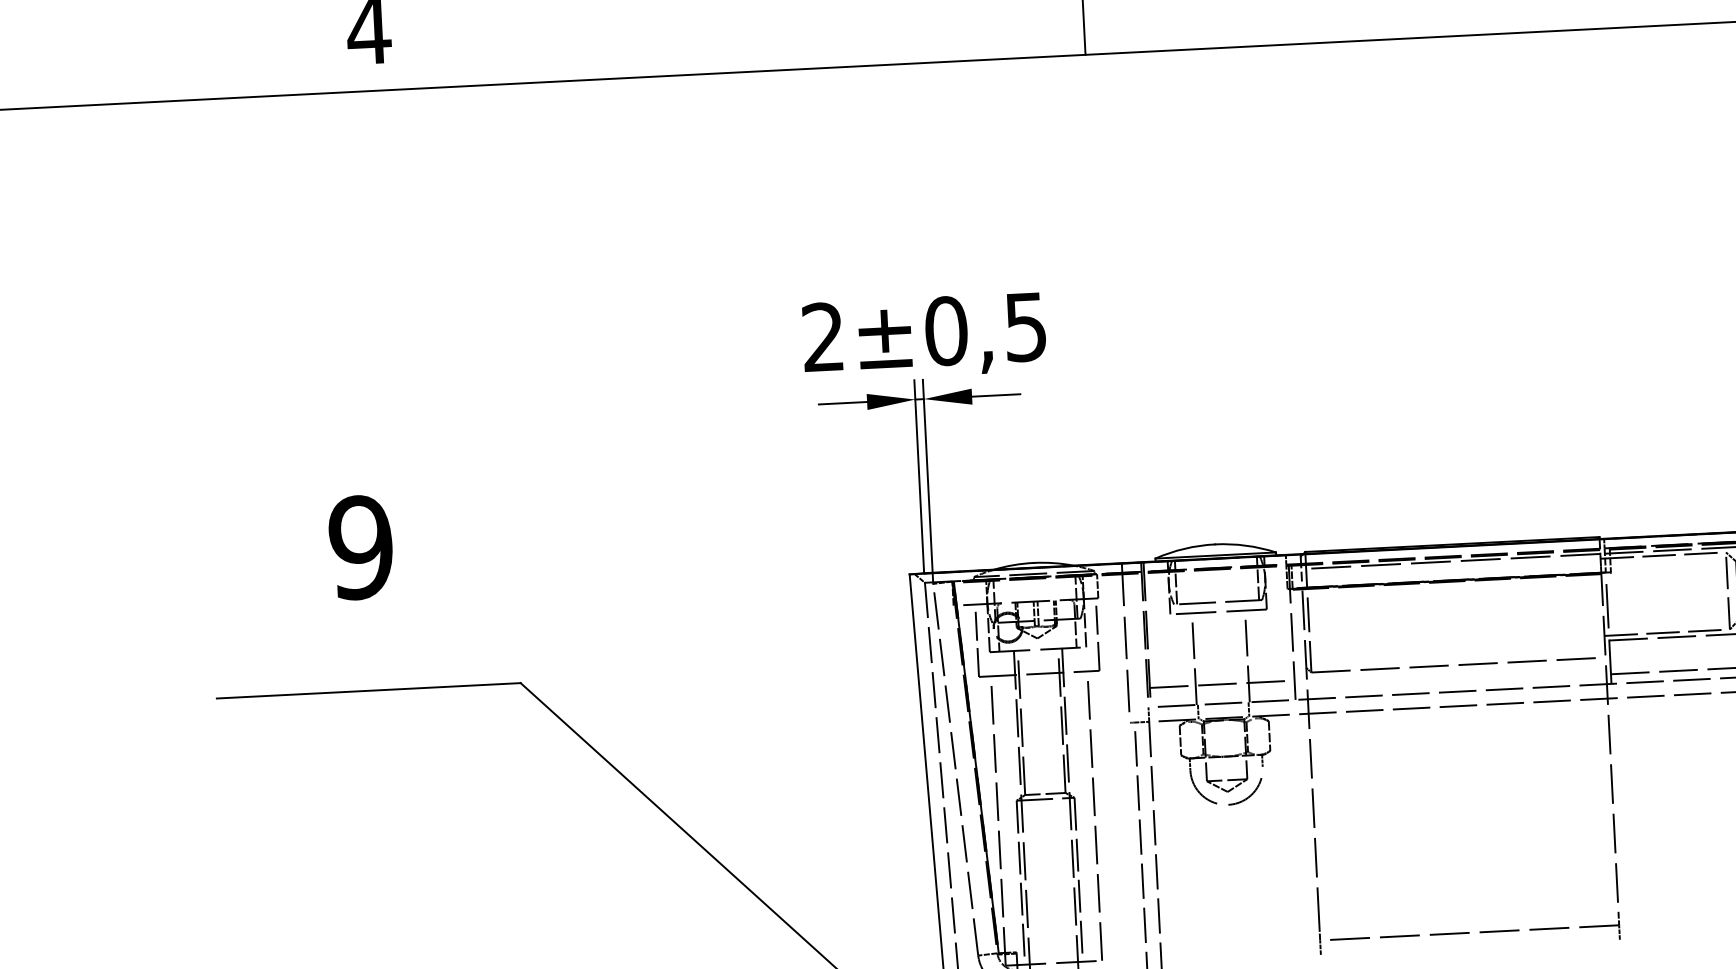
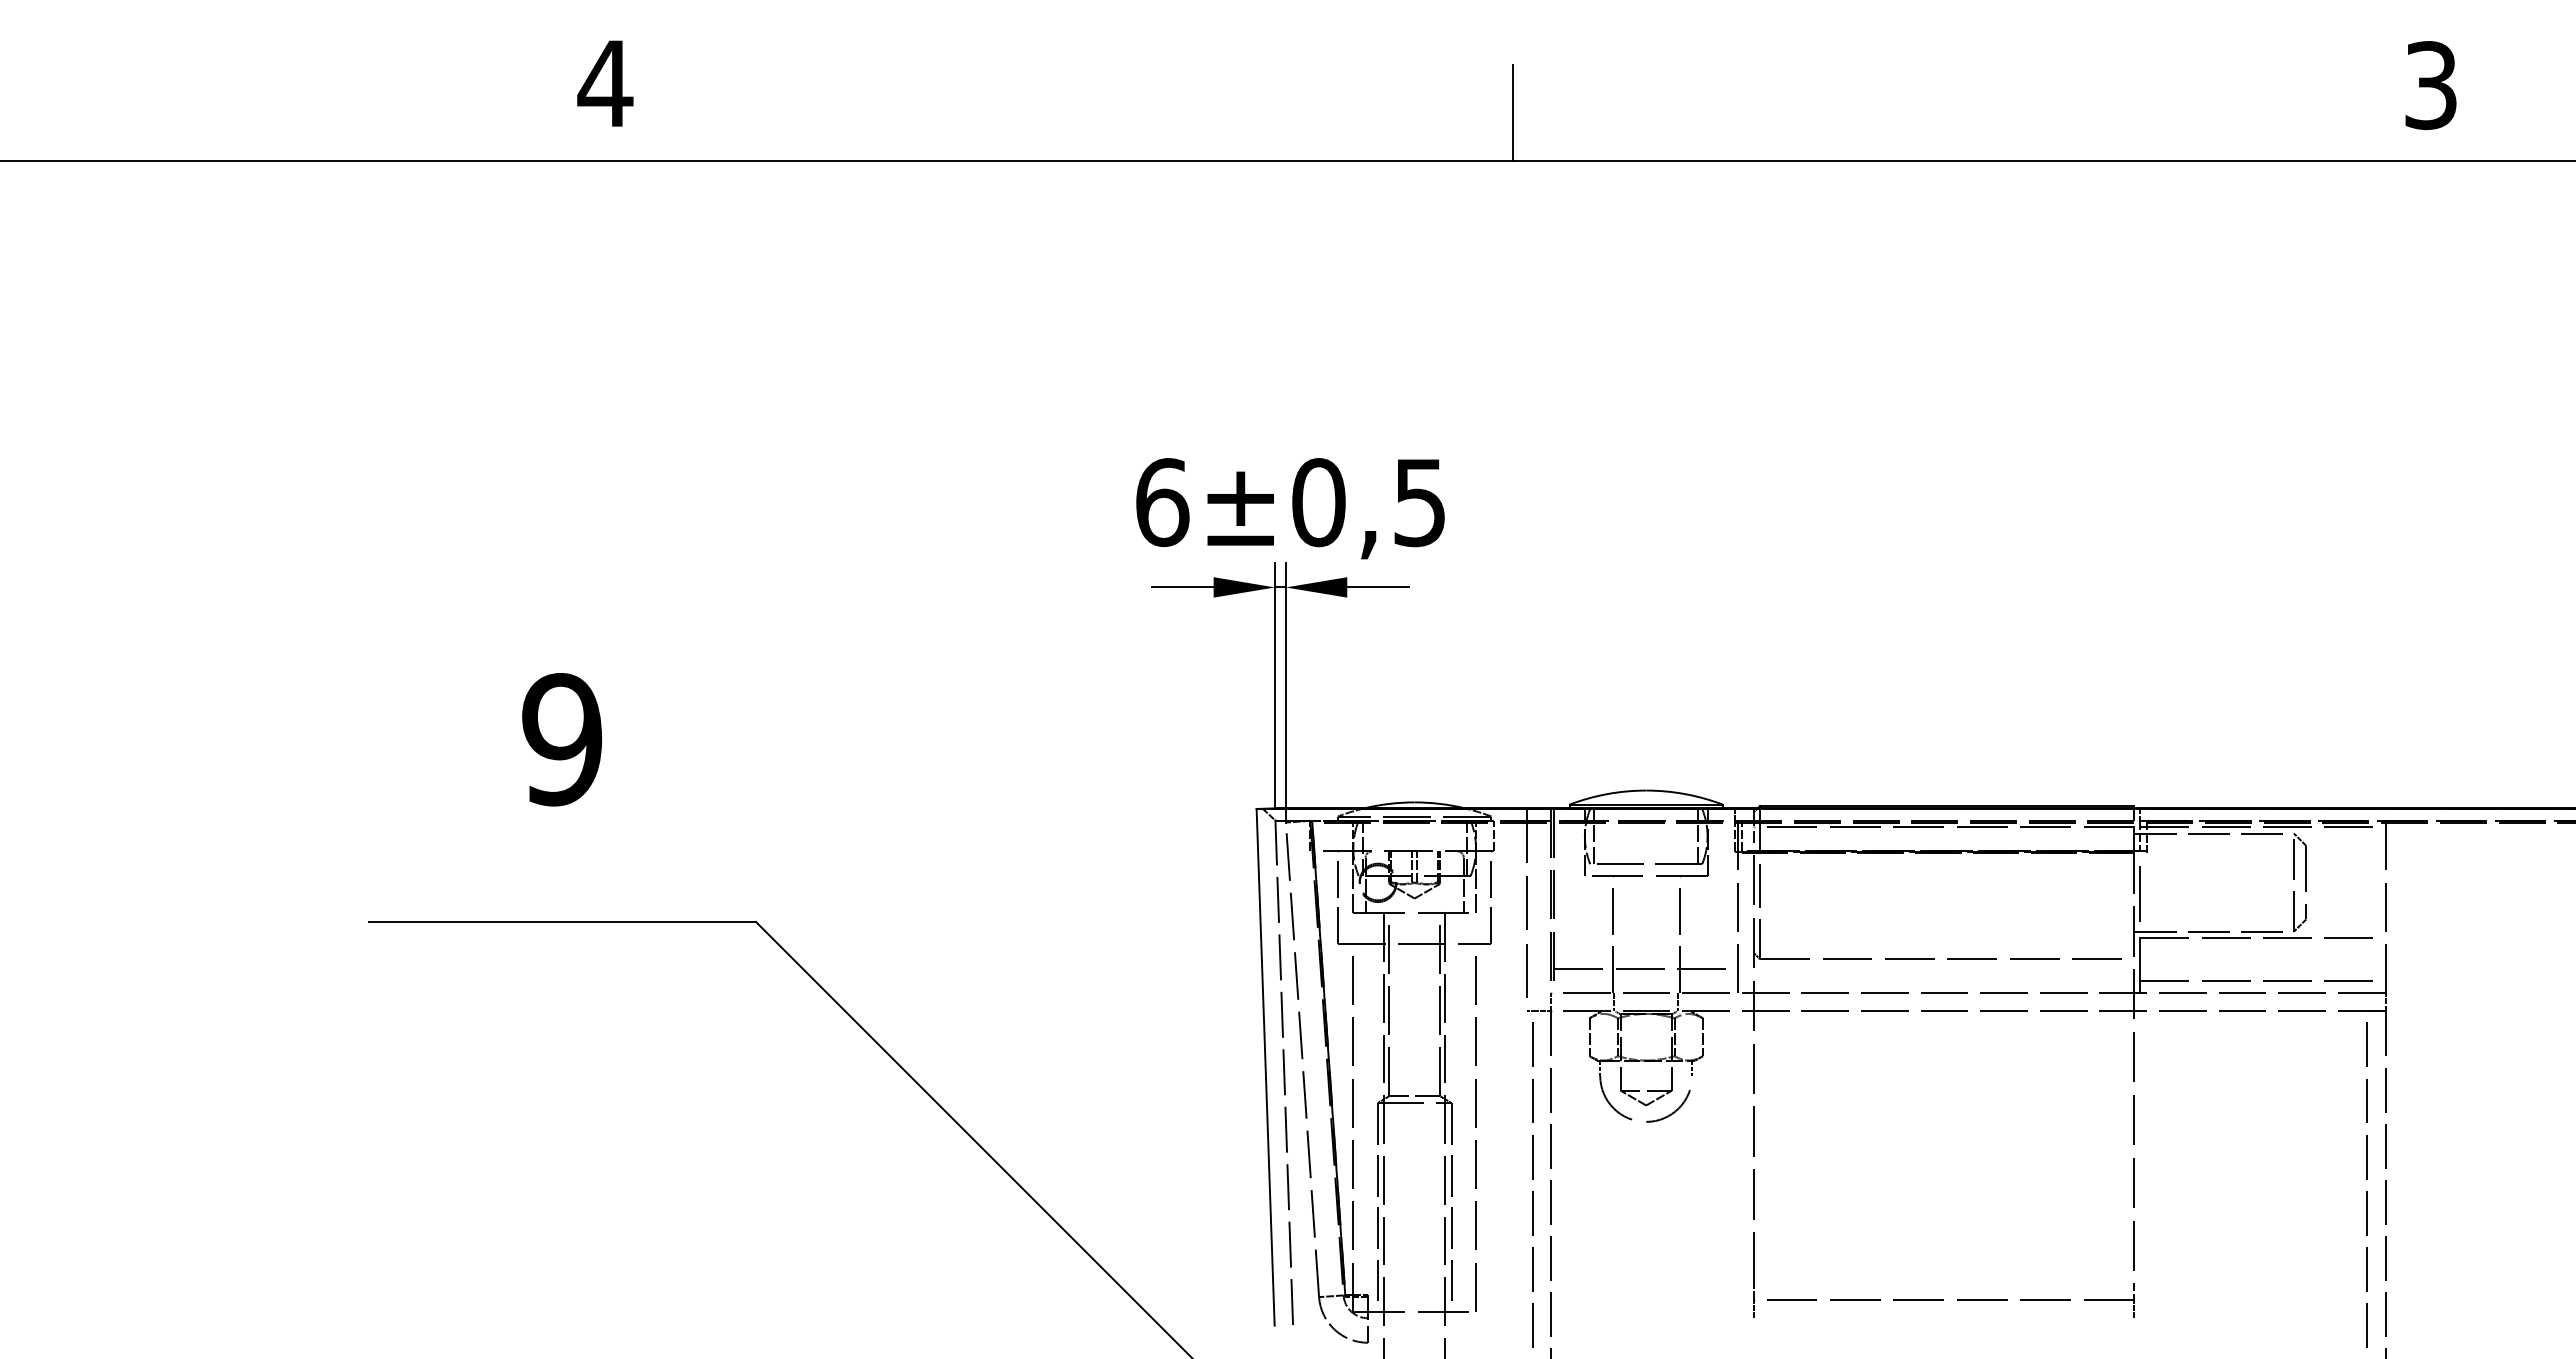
text: (823, 337) -> (1162, 502), 2 -> 6

